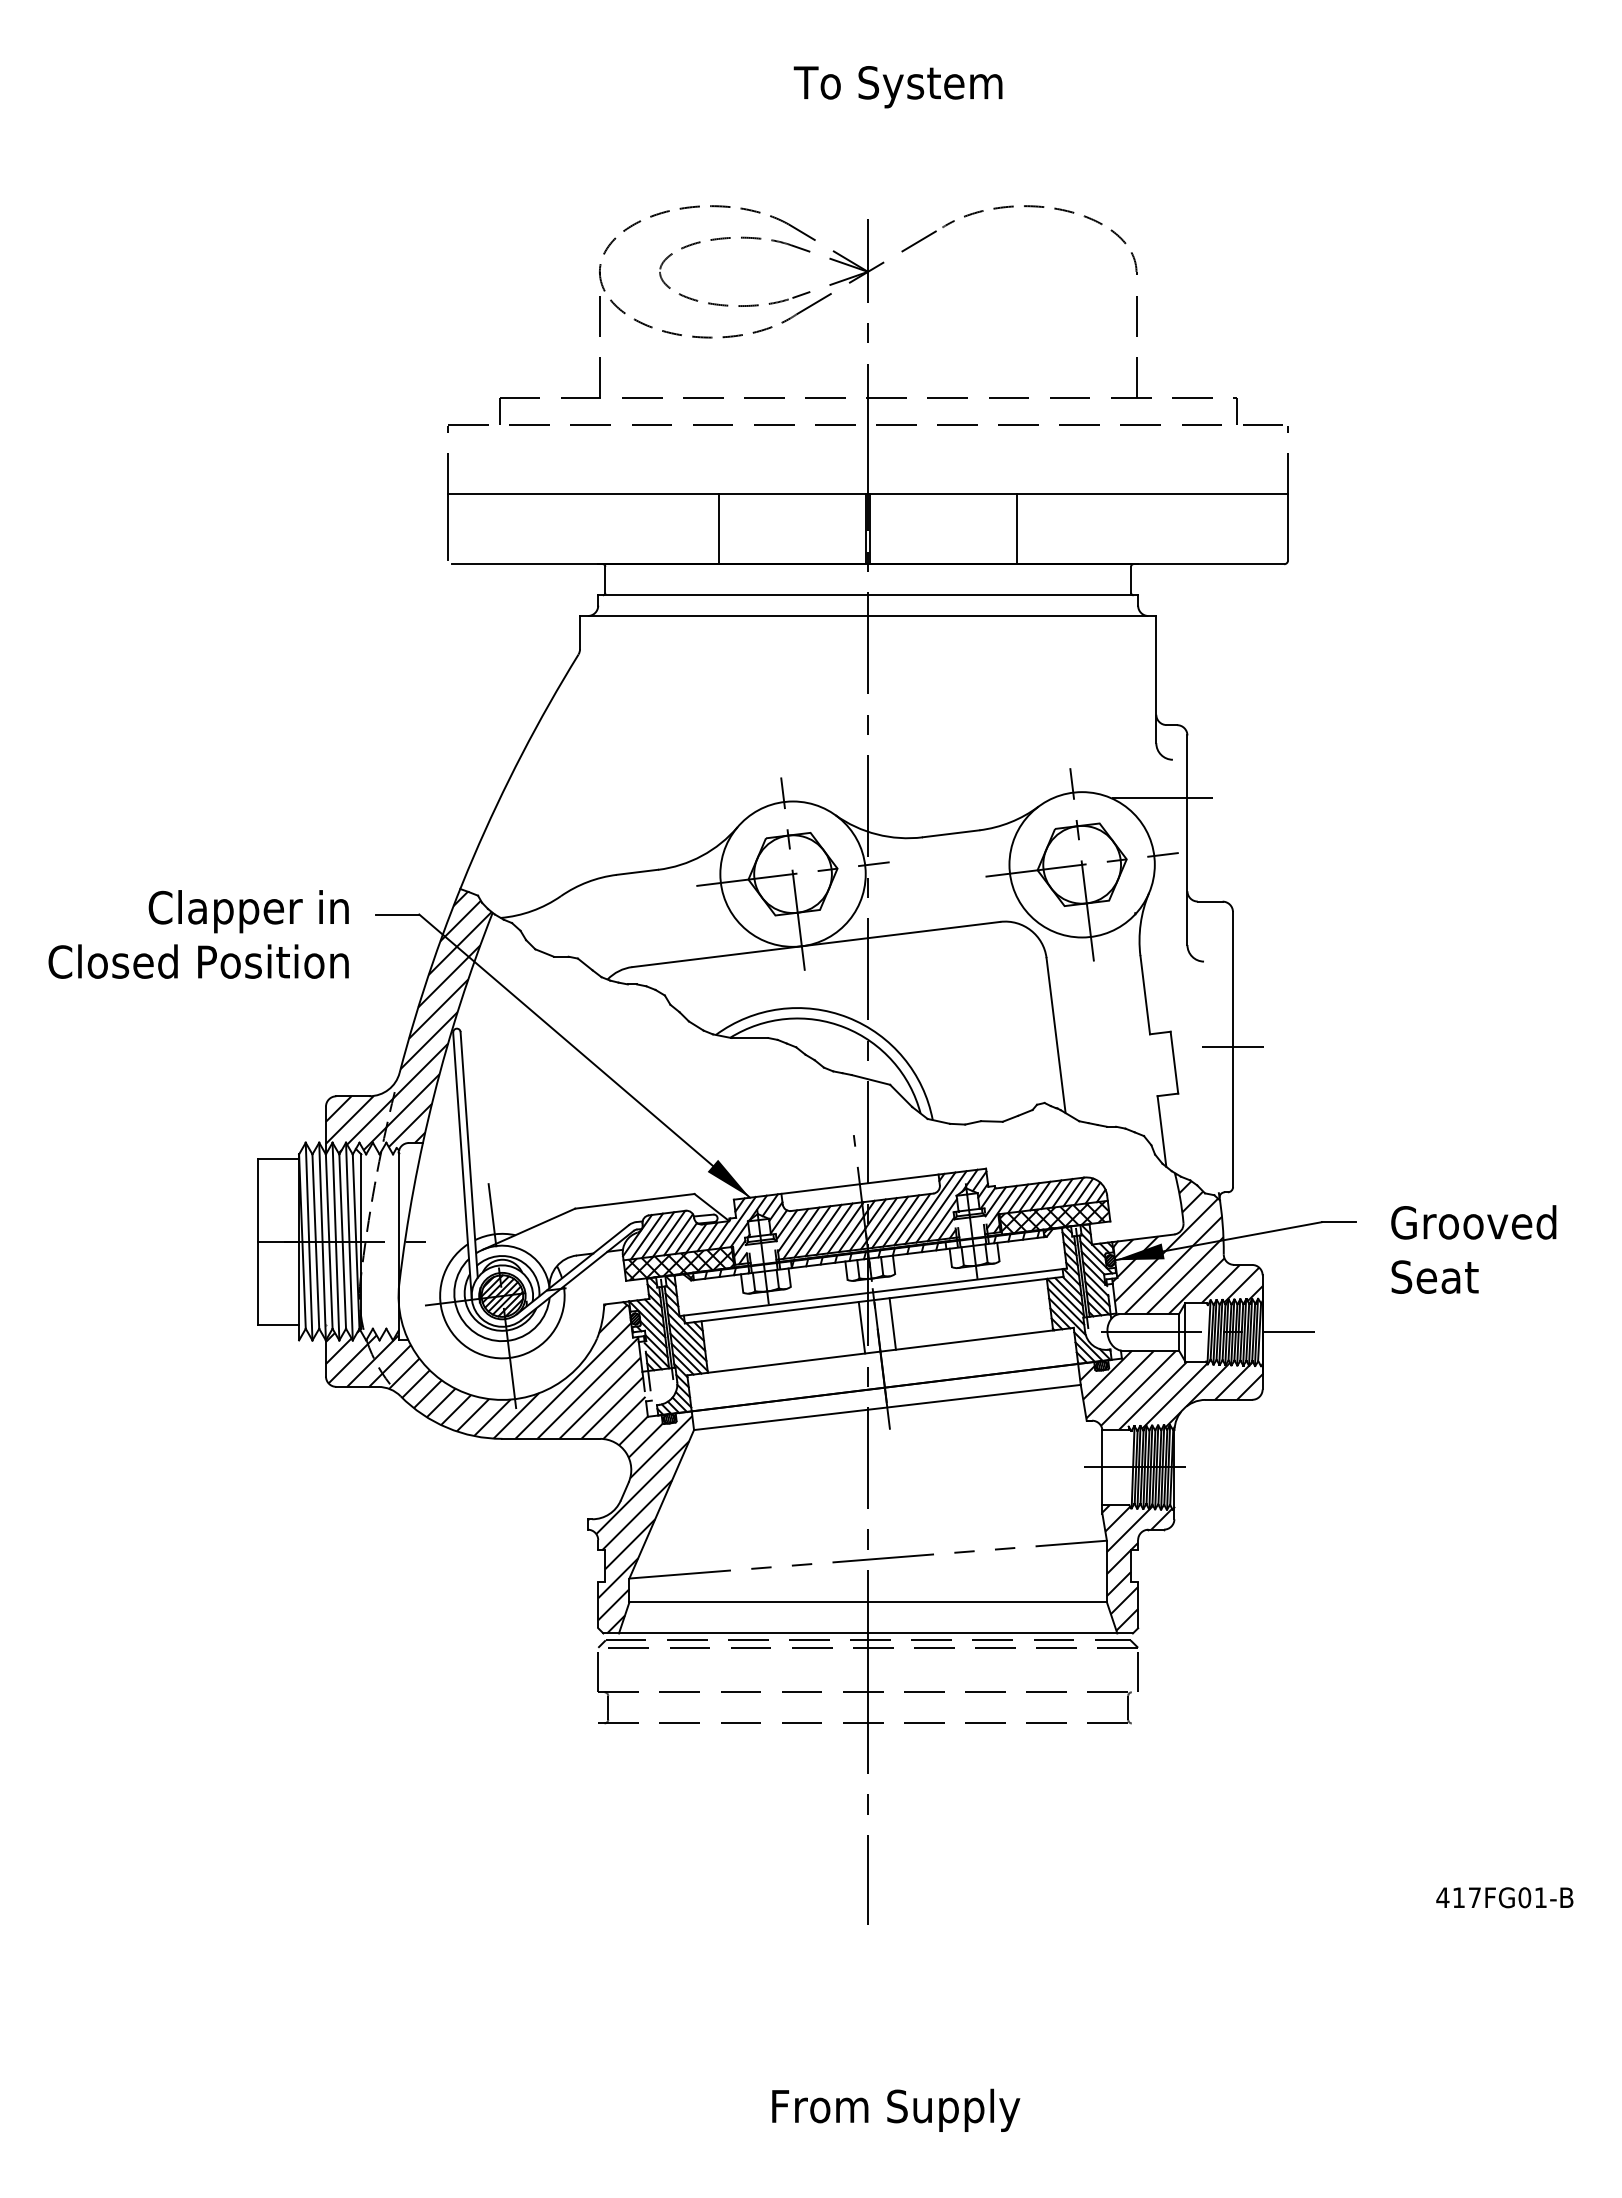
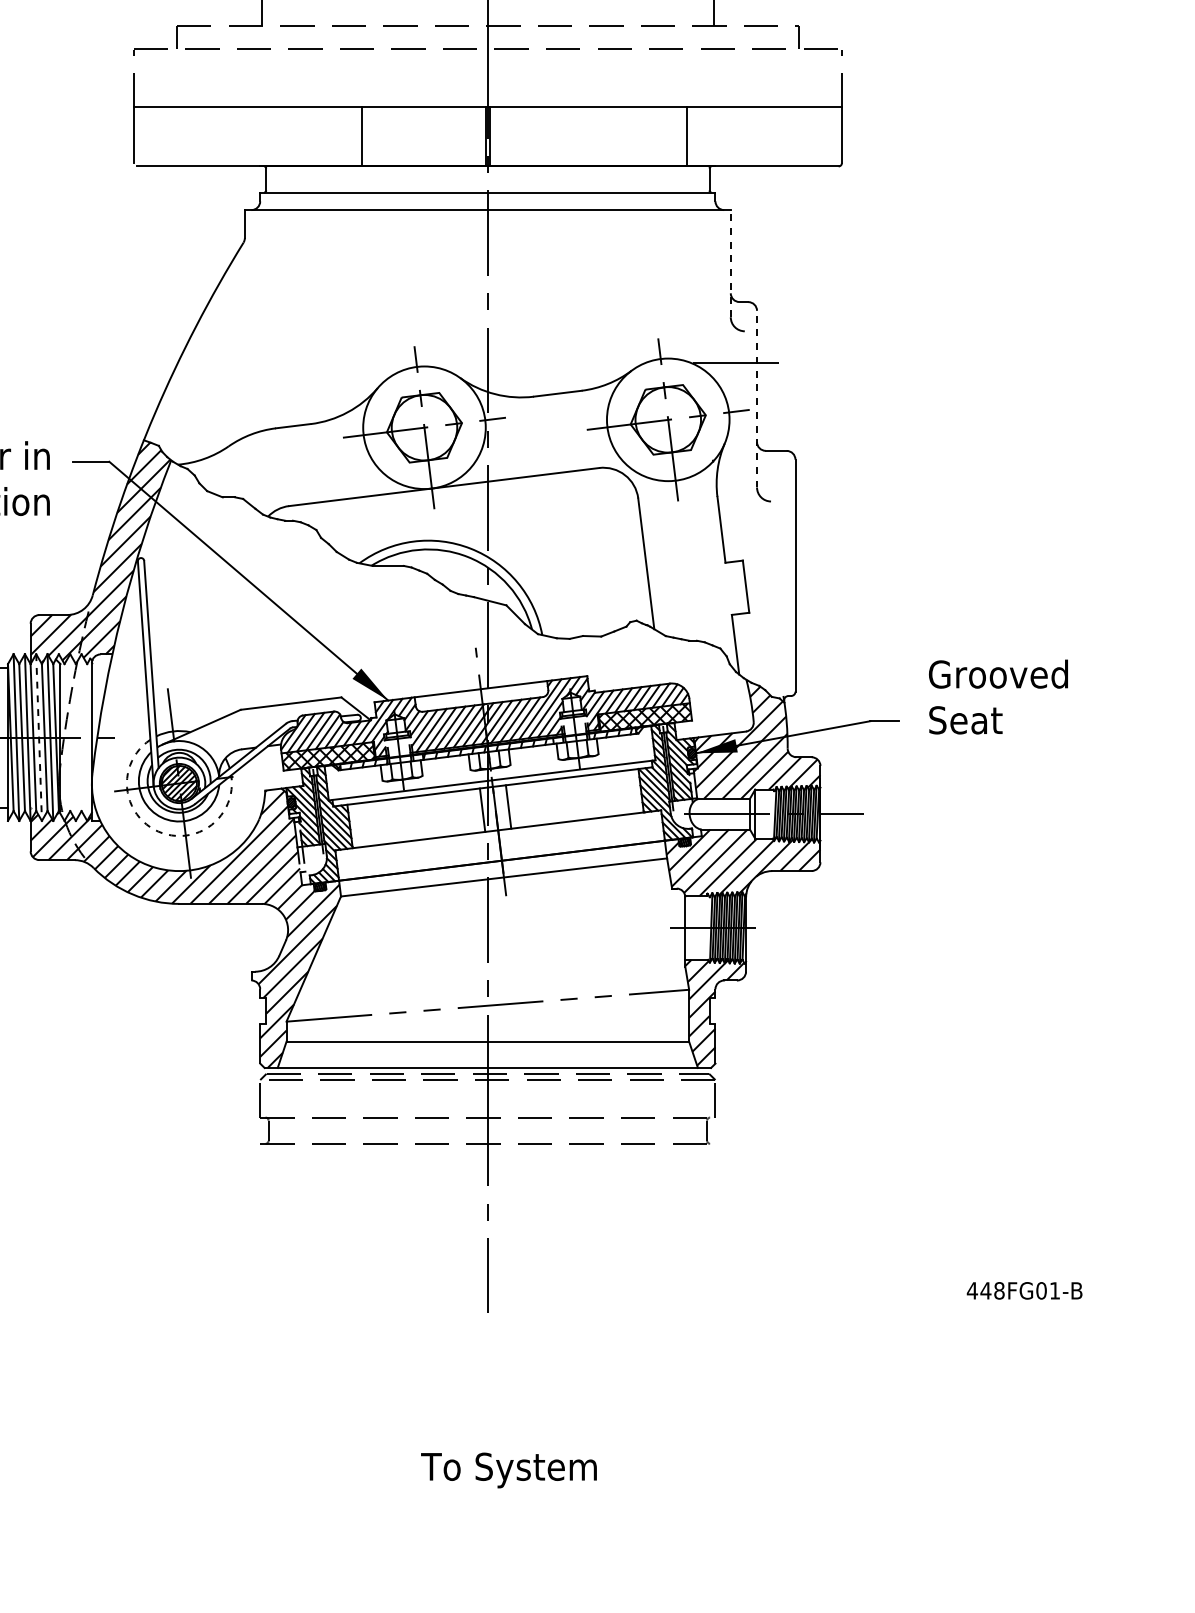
line: (1016, 529) -> (686, 137), moved
line: (1156, 679) -> (730, 263), solid -> dashed
line: (1187, 840) -> (757, 399), solid -> dashed
line: (1232, 1046) -> (795, 573), removed
line: (335, 1241) -> (38, 737), solid -> dashed
text: (1473, 1249) -> (998, 697), moved
arc: (477, 1353) -> (158, 831), solid -> dashed
text: (1466, 1897) -> (992, 1290), 417FG01-B -> 448FG01-B
text: (896, 2109) -> (511, 1469), From Supply -> To System

